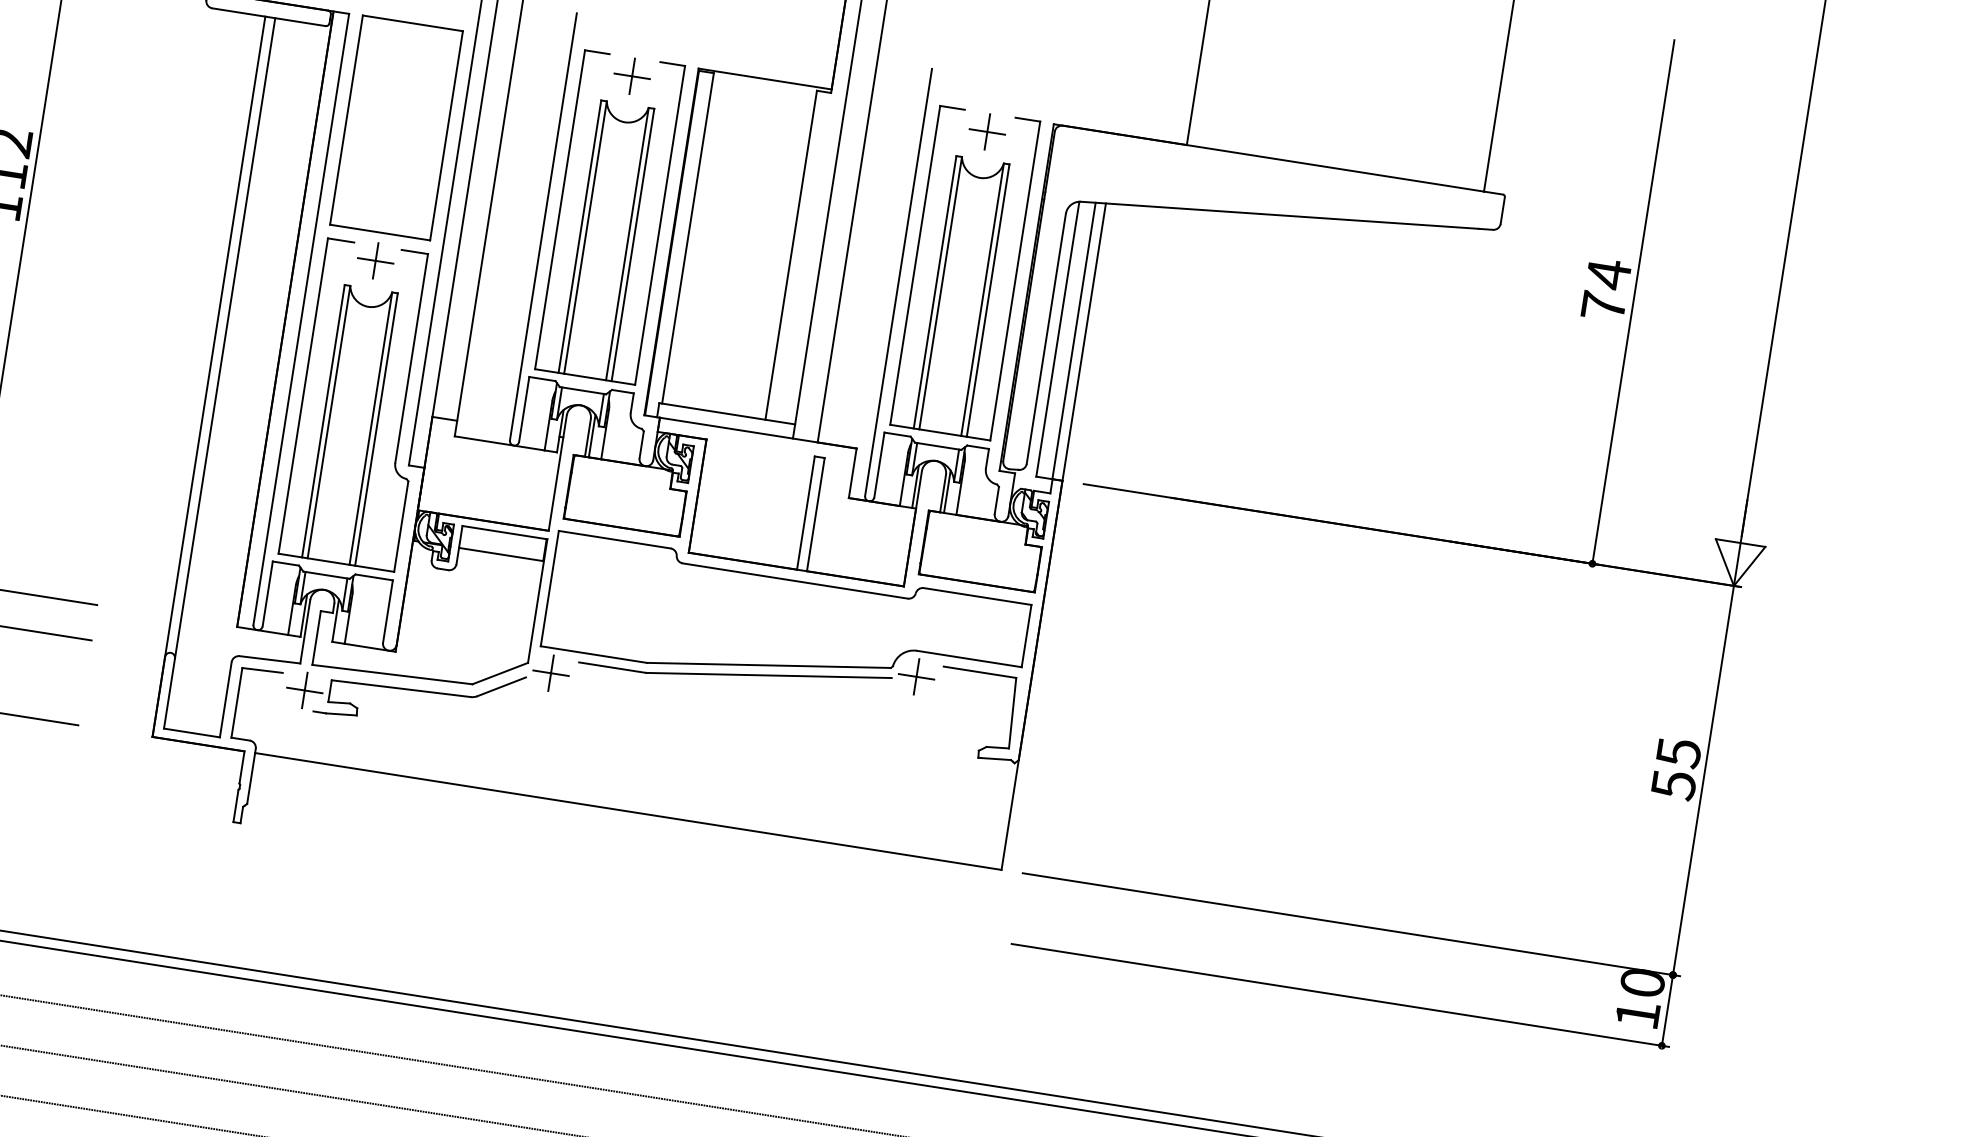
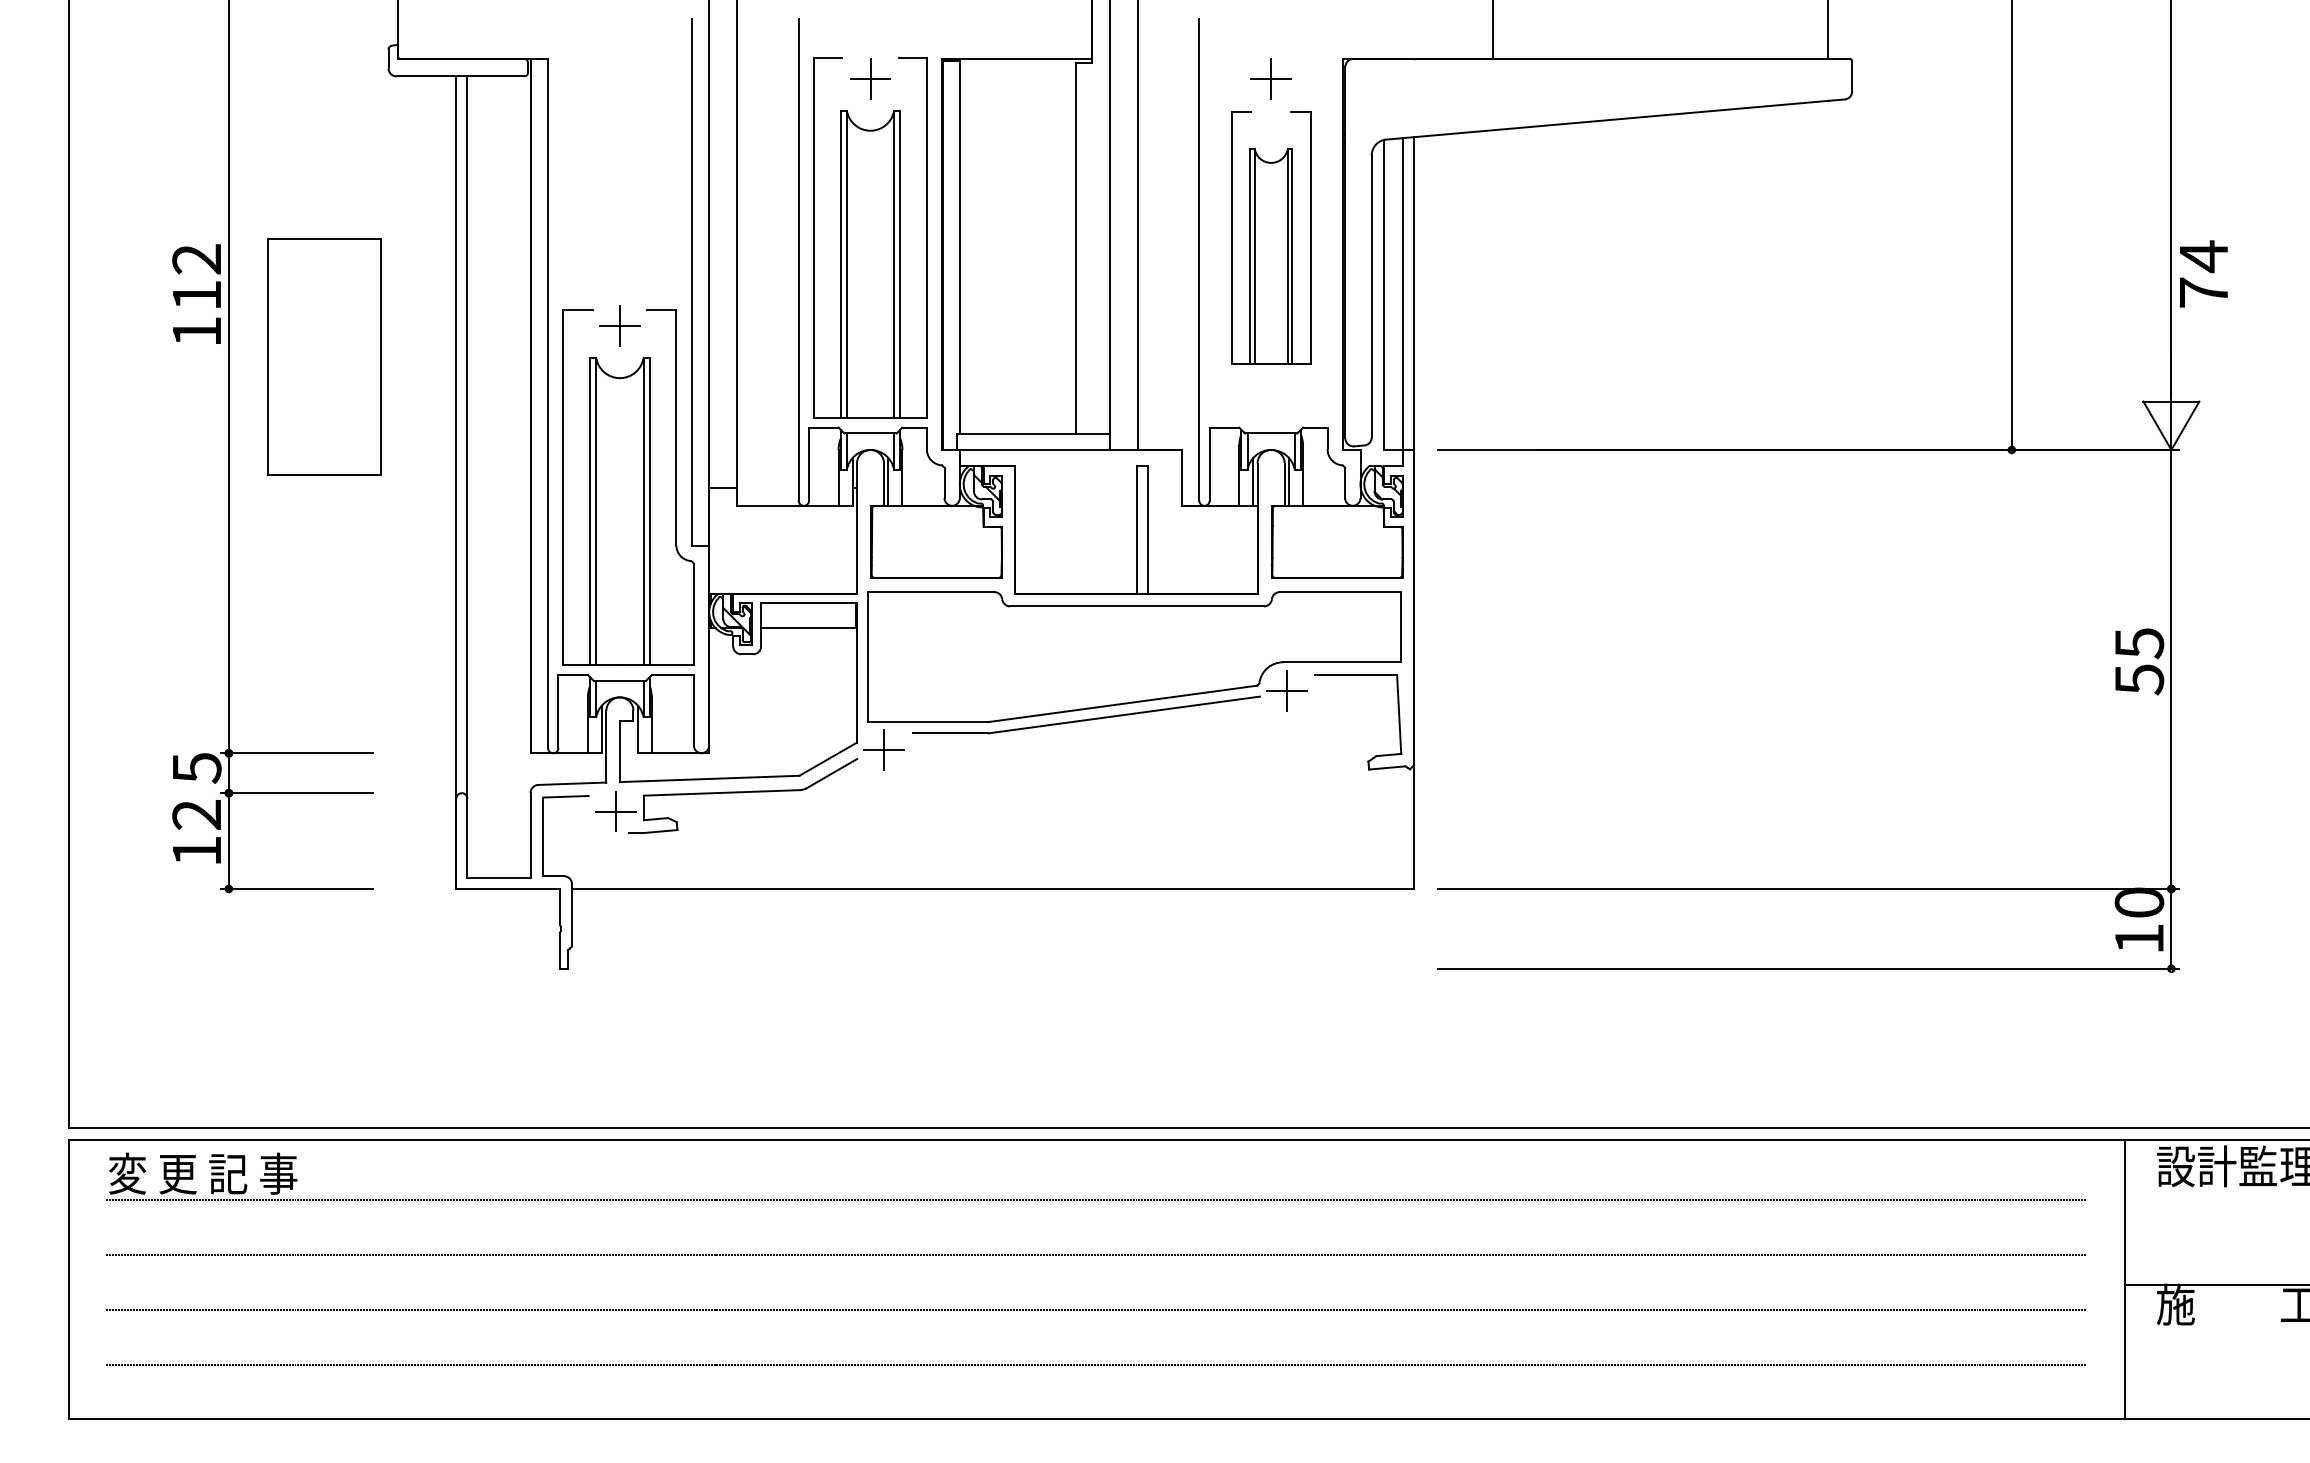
part: (396, 127) -> (324, 356), moved
part: (965, 272) -> (1271, 237), size x0.7
text: (1606, 289) -> (2203, 273), moved

